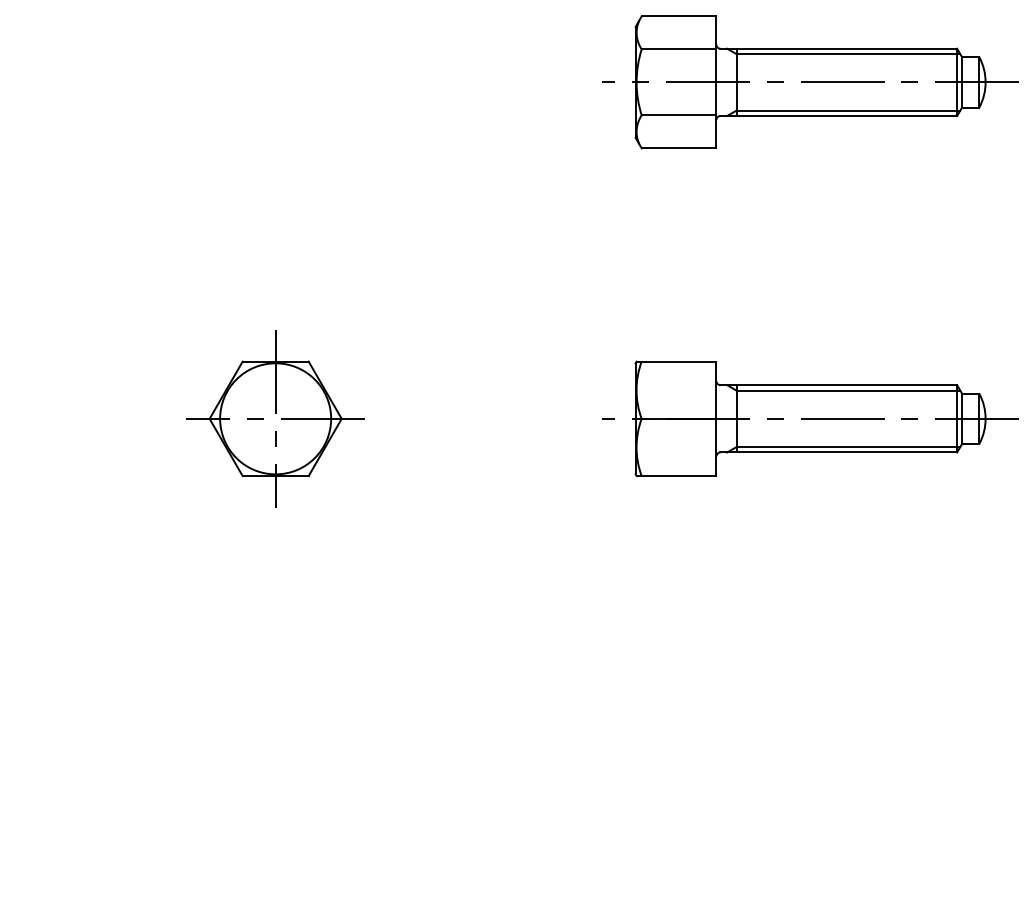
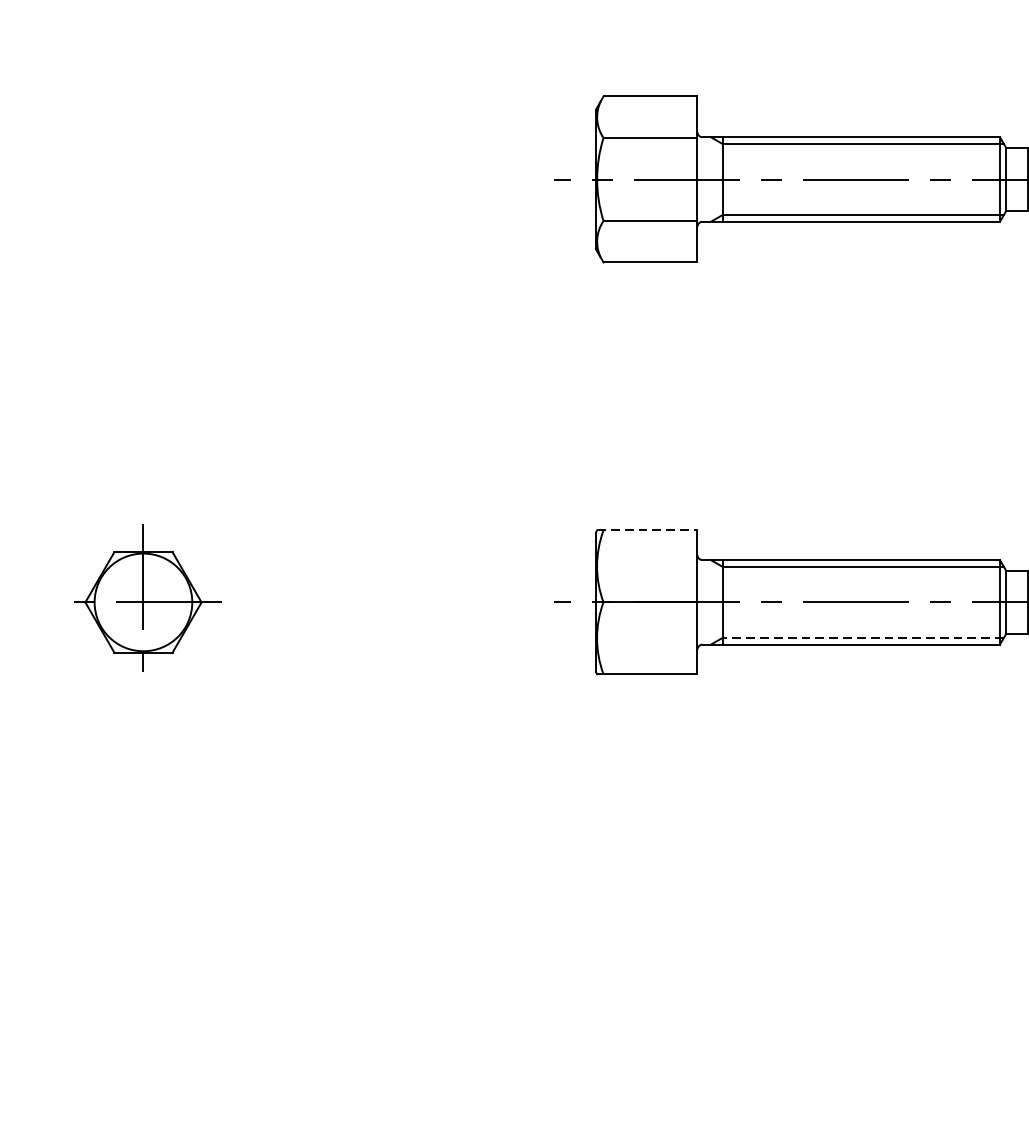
line: (676, 361) -> (647, 530), solid -> dashed
part: (275, 418) -> (143, 601), size x0.7
line: (848, 447) -> (863, 638), solid -> dashed

